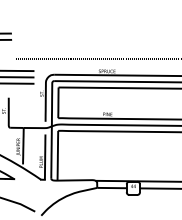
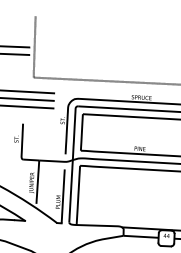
line: (15, 32) -> (34, 46), added

